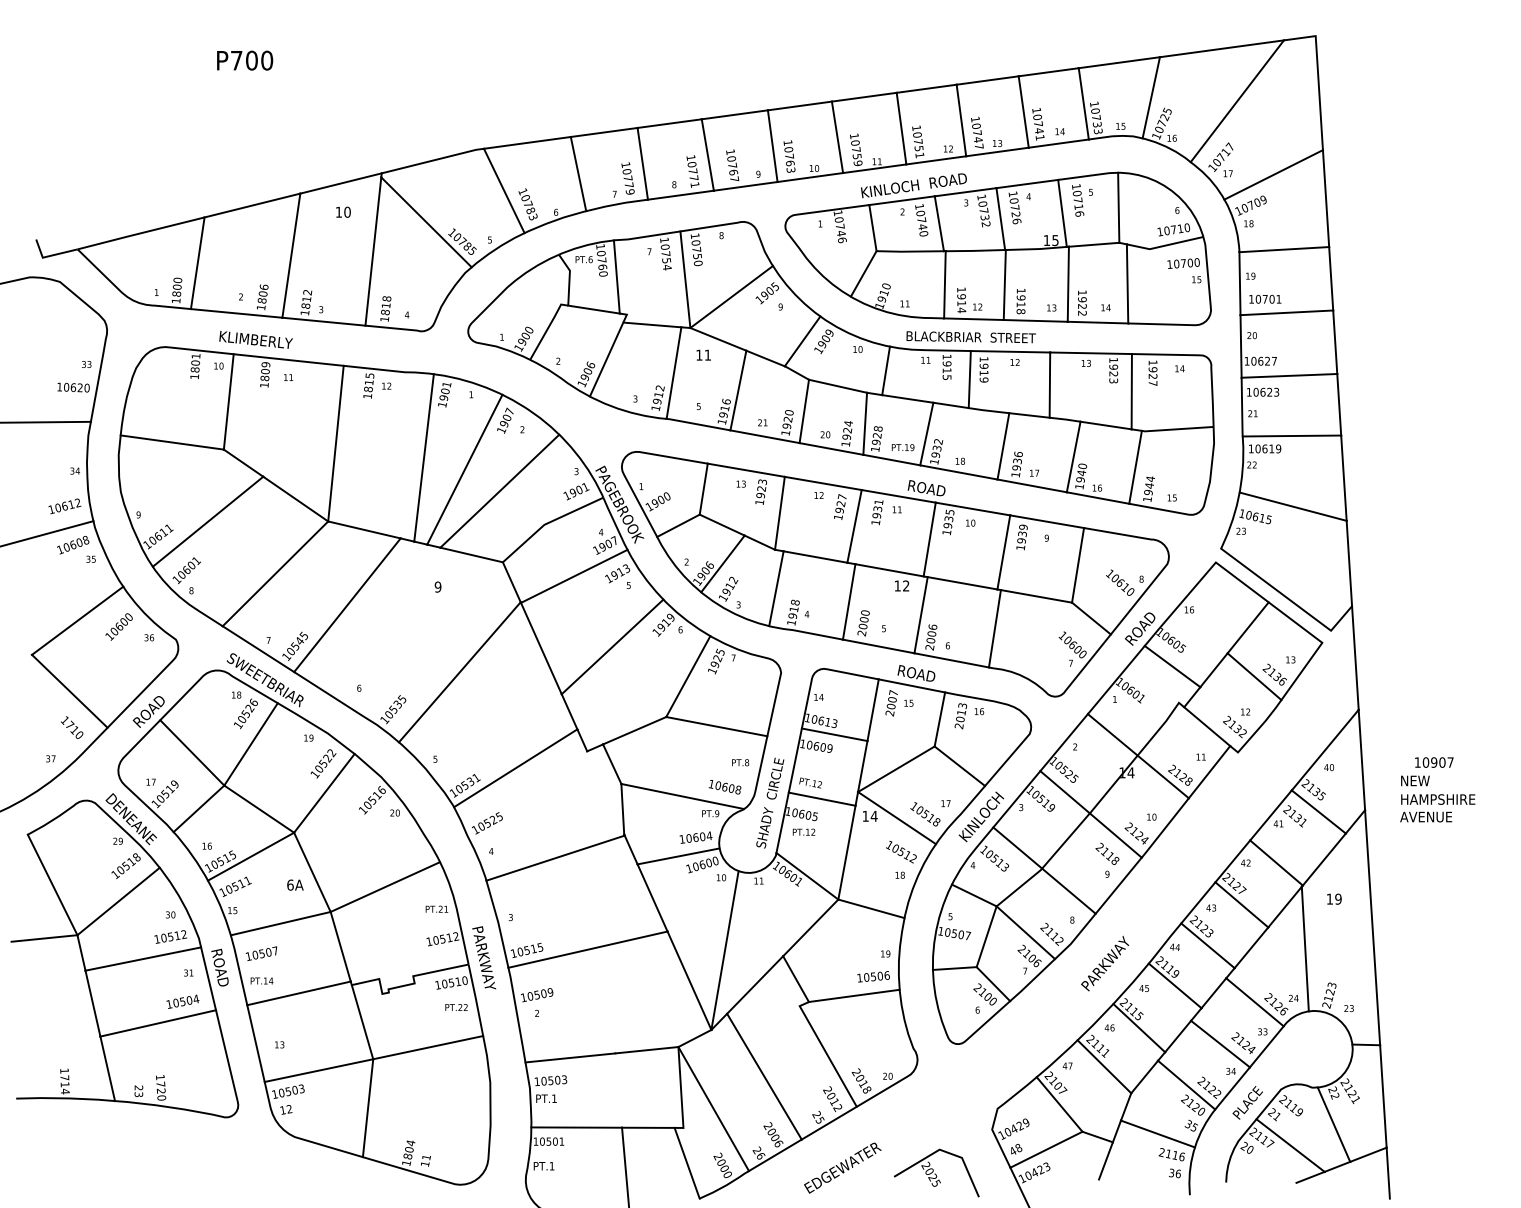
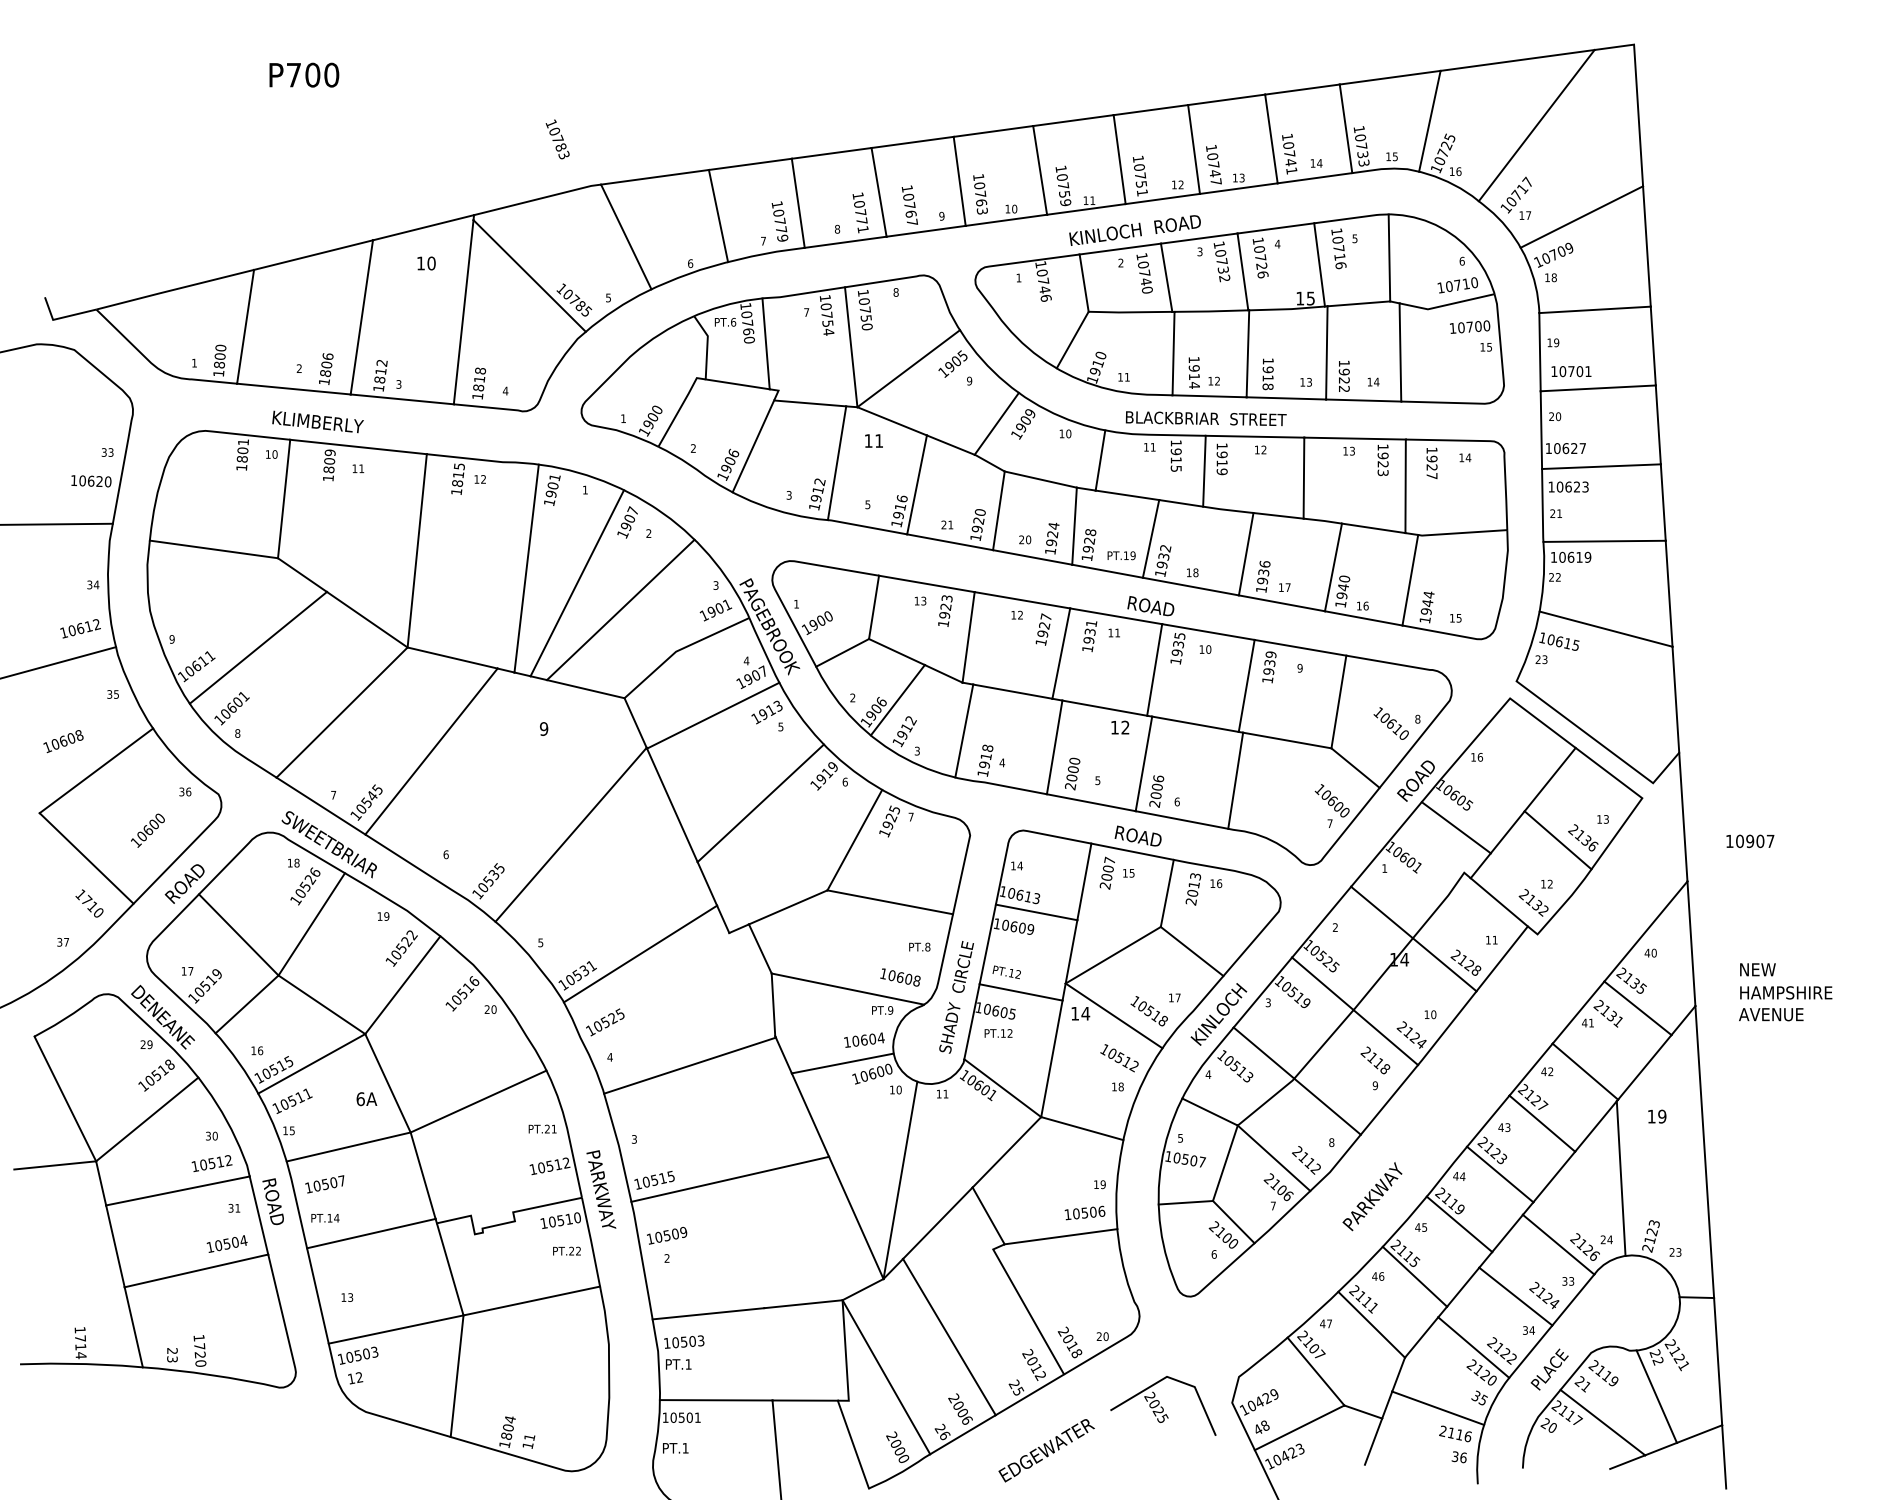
text: (527, 204) -> (556, 139), moved
text: (73, 545) -> (63, 741), moved
text: (118, 626) -> (147, 830), moved
text: (1434, 762) -> (1750, 841), moved
part: (936, 1172) -> (1163, 1405), moved

